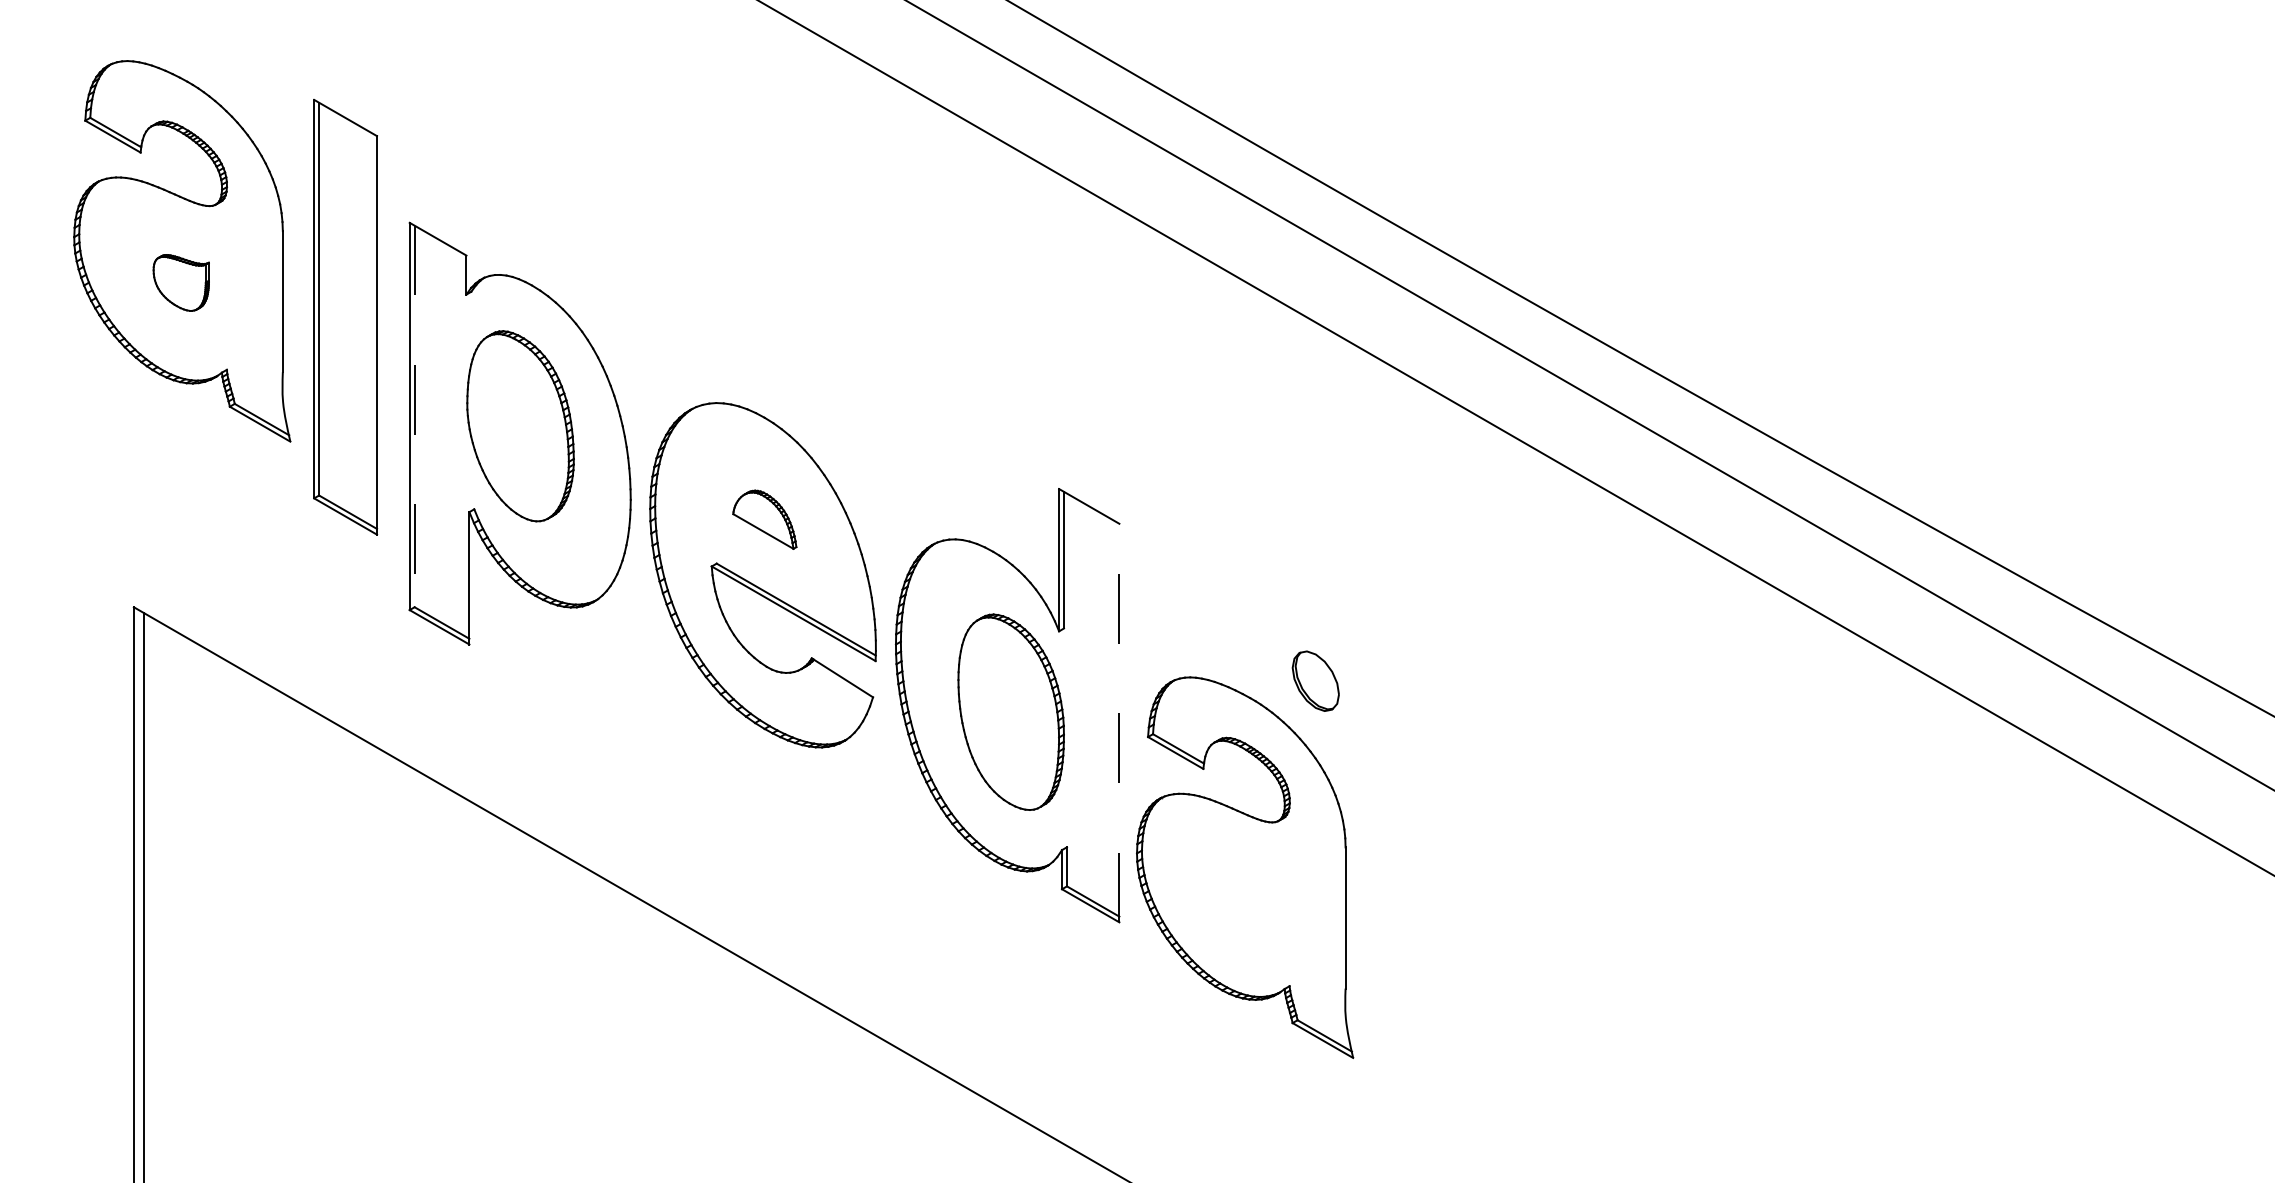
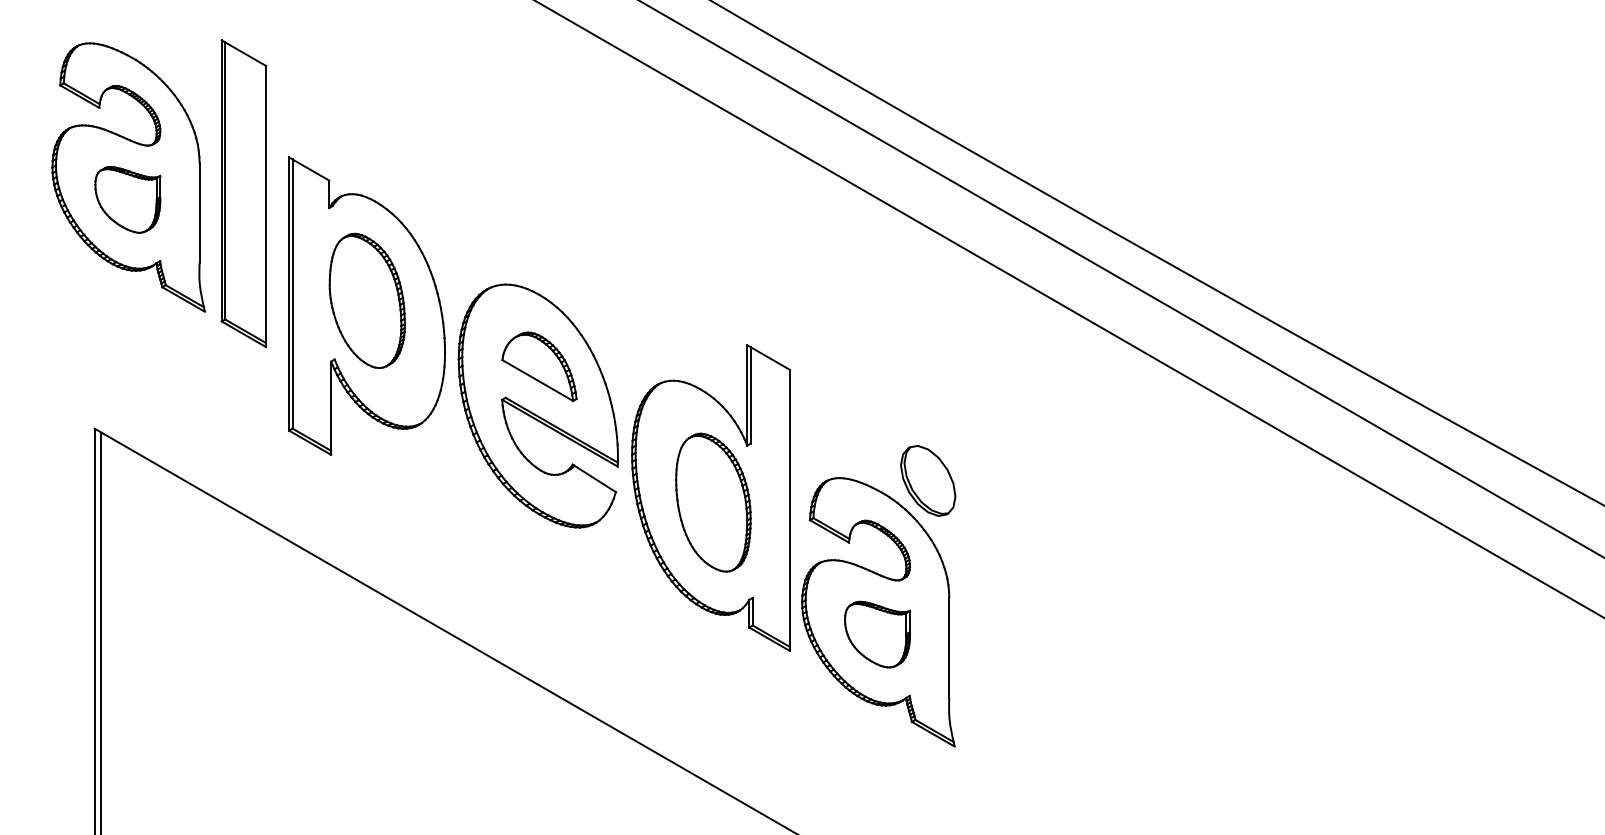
part: (181, 282) -> (128, 199), size x1.67
part: (345, 317) -> (243, 193), moved
line: (414, 416) -> (292, 294), dashed -> solid
part: (764, 519) -> (539, 366), size x1.67
part: (1315, 680) -> (928, 480), size x1.67
line: (1119, 722) -> (789, 509), dashed -> solid
part: (1243, 898) -> (877, 634), added

